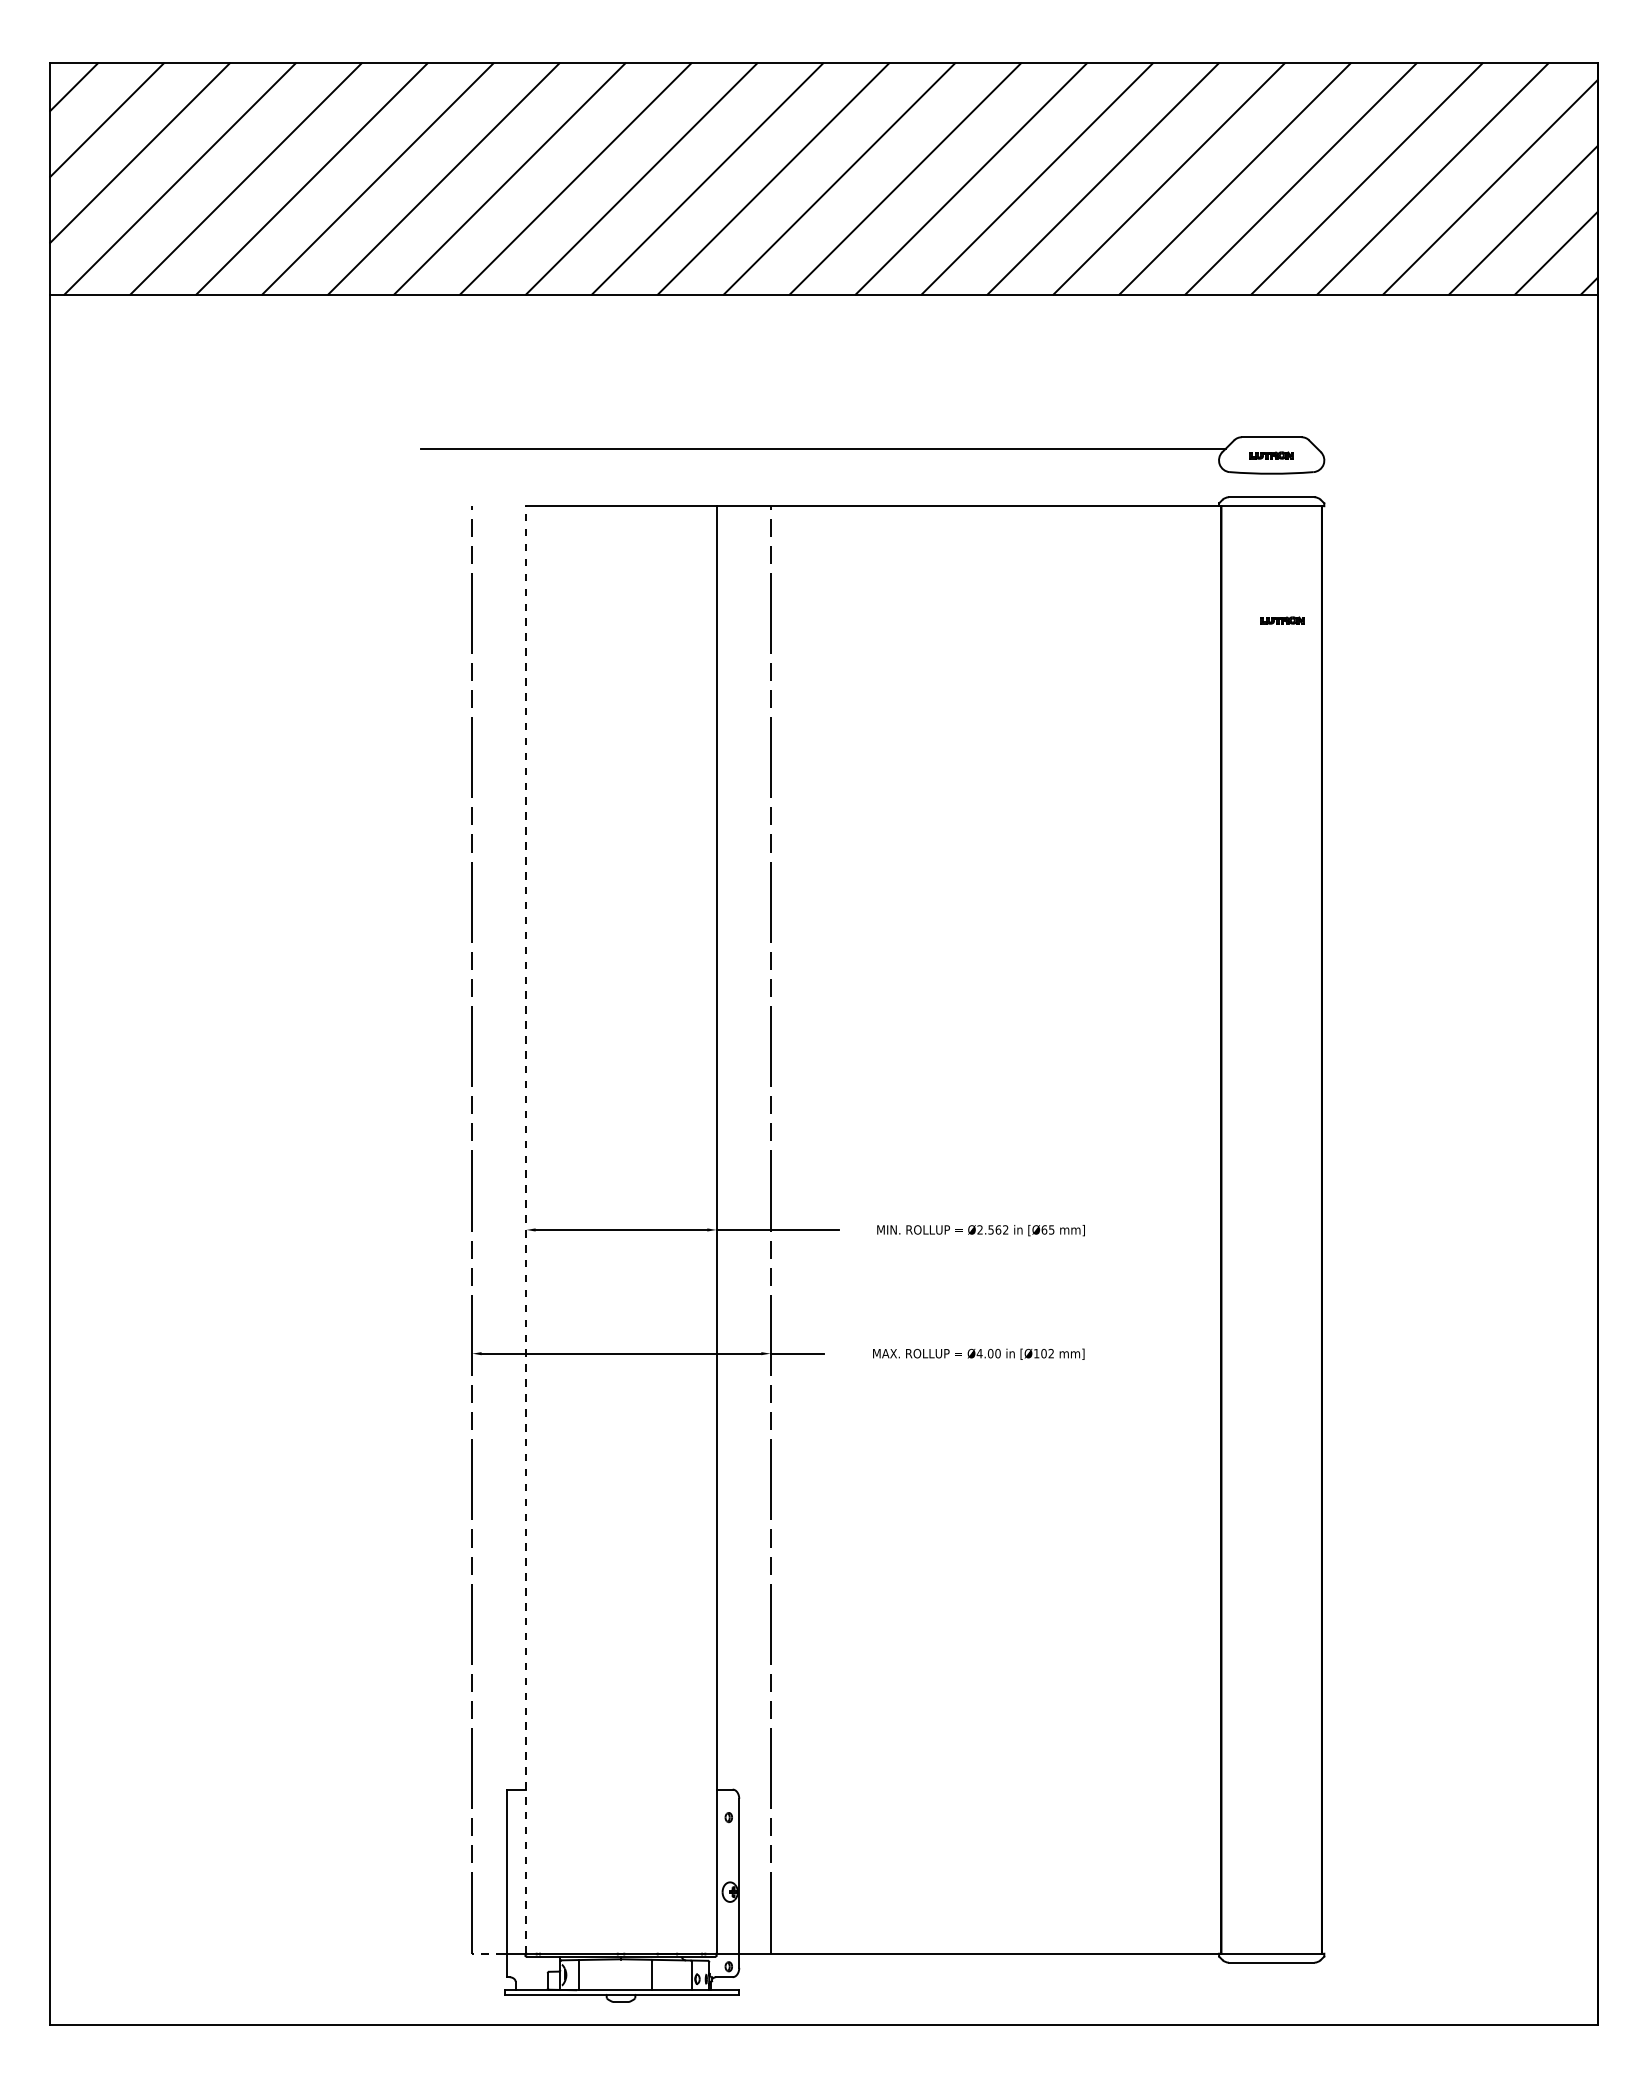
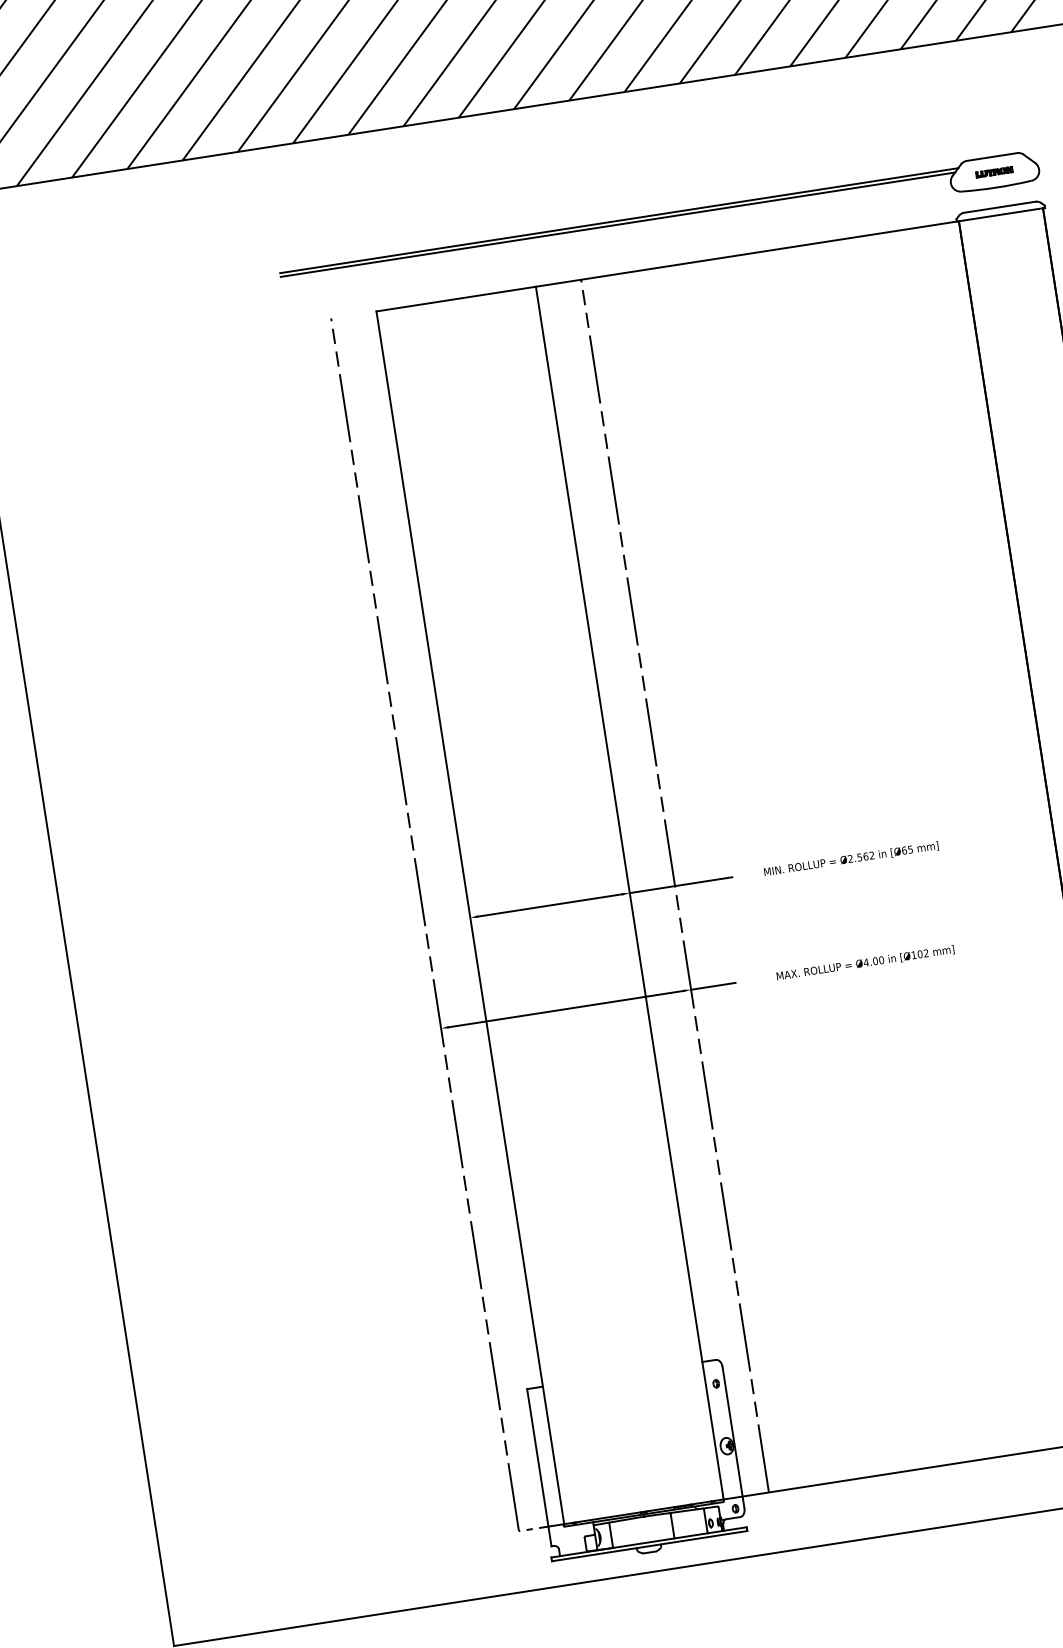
line: (825, 444) -> (619, 220), added
part: (1282, 620) -> (1024, 309), removed
line: (526, 1229) -> (470, 917), dashed -> solid

